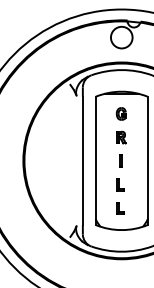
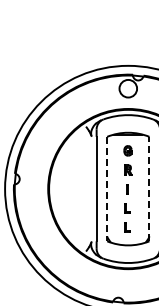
line: (147, 160) -> (149, 188), solid -> dashed
line: (96, 161) -> (107, 189), solid -> dashed

